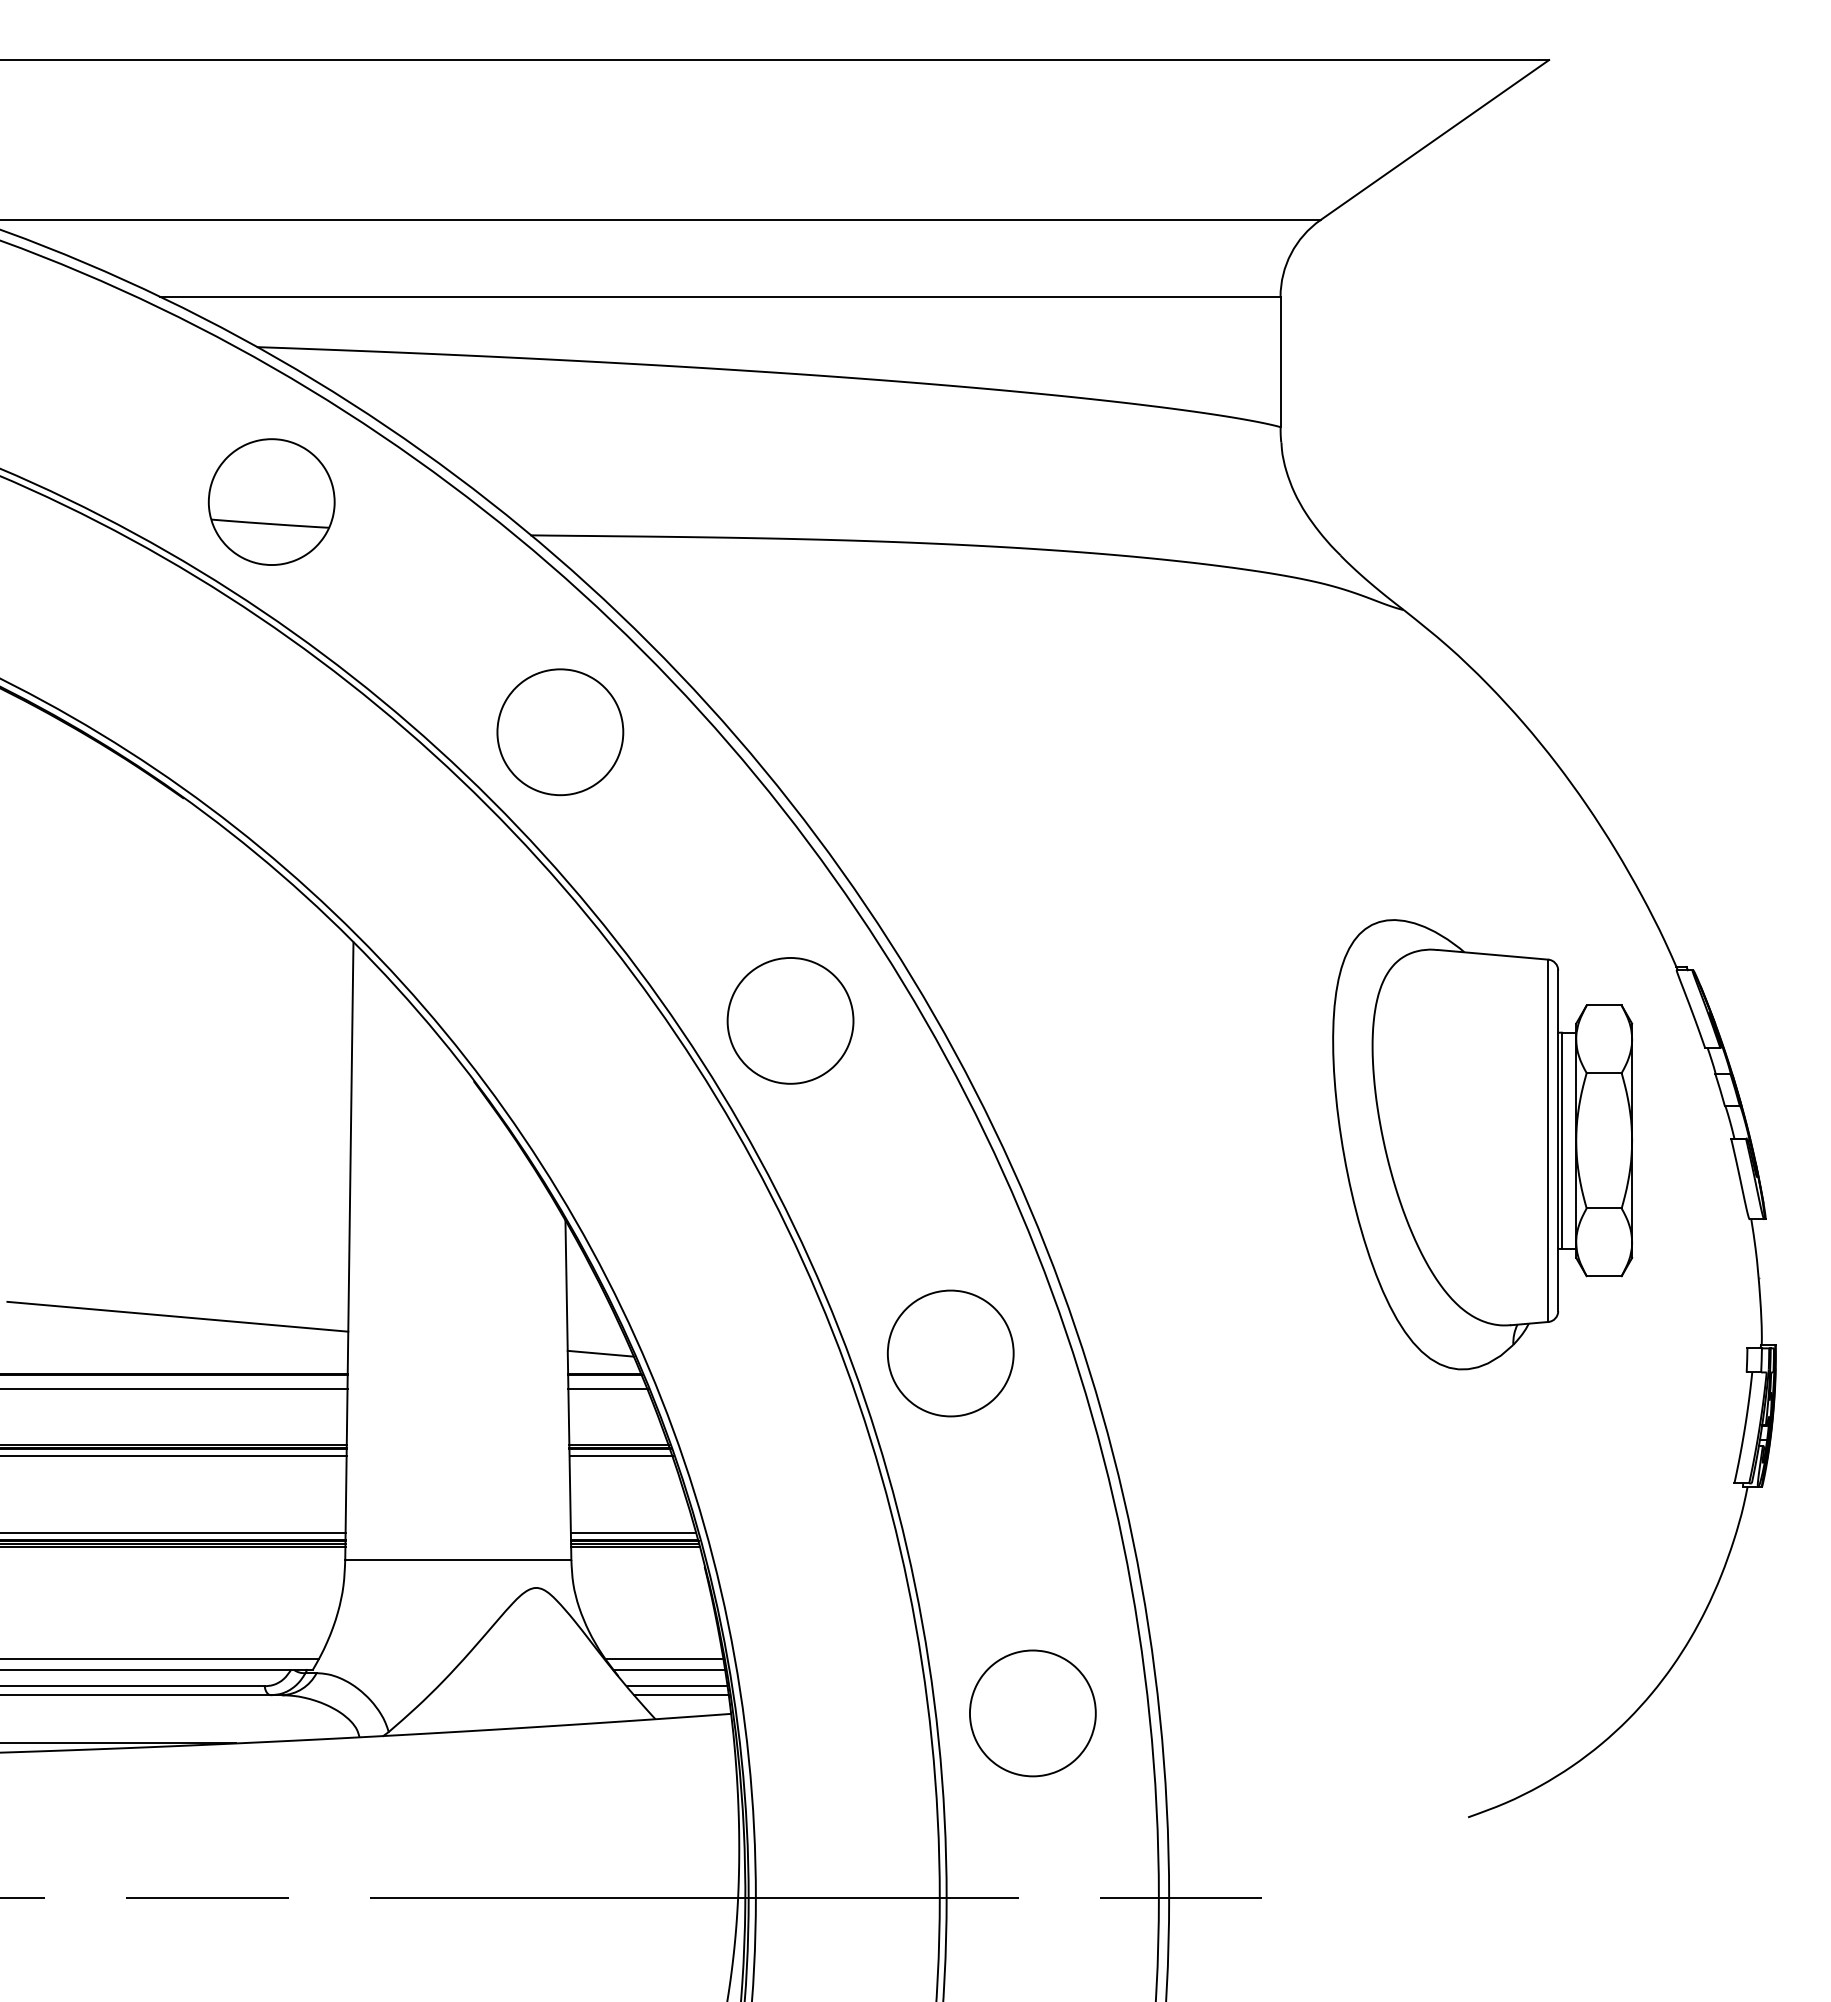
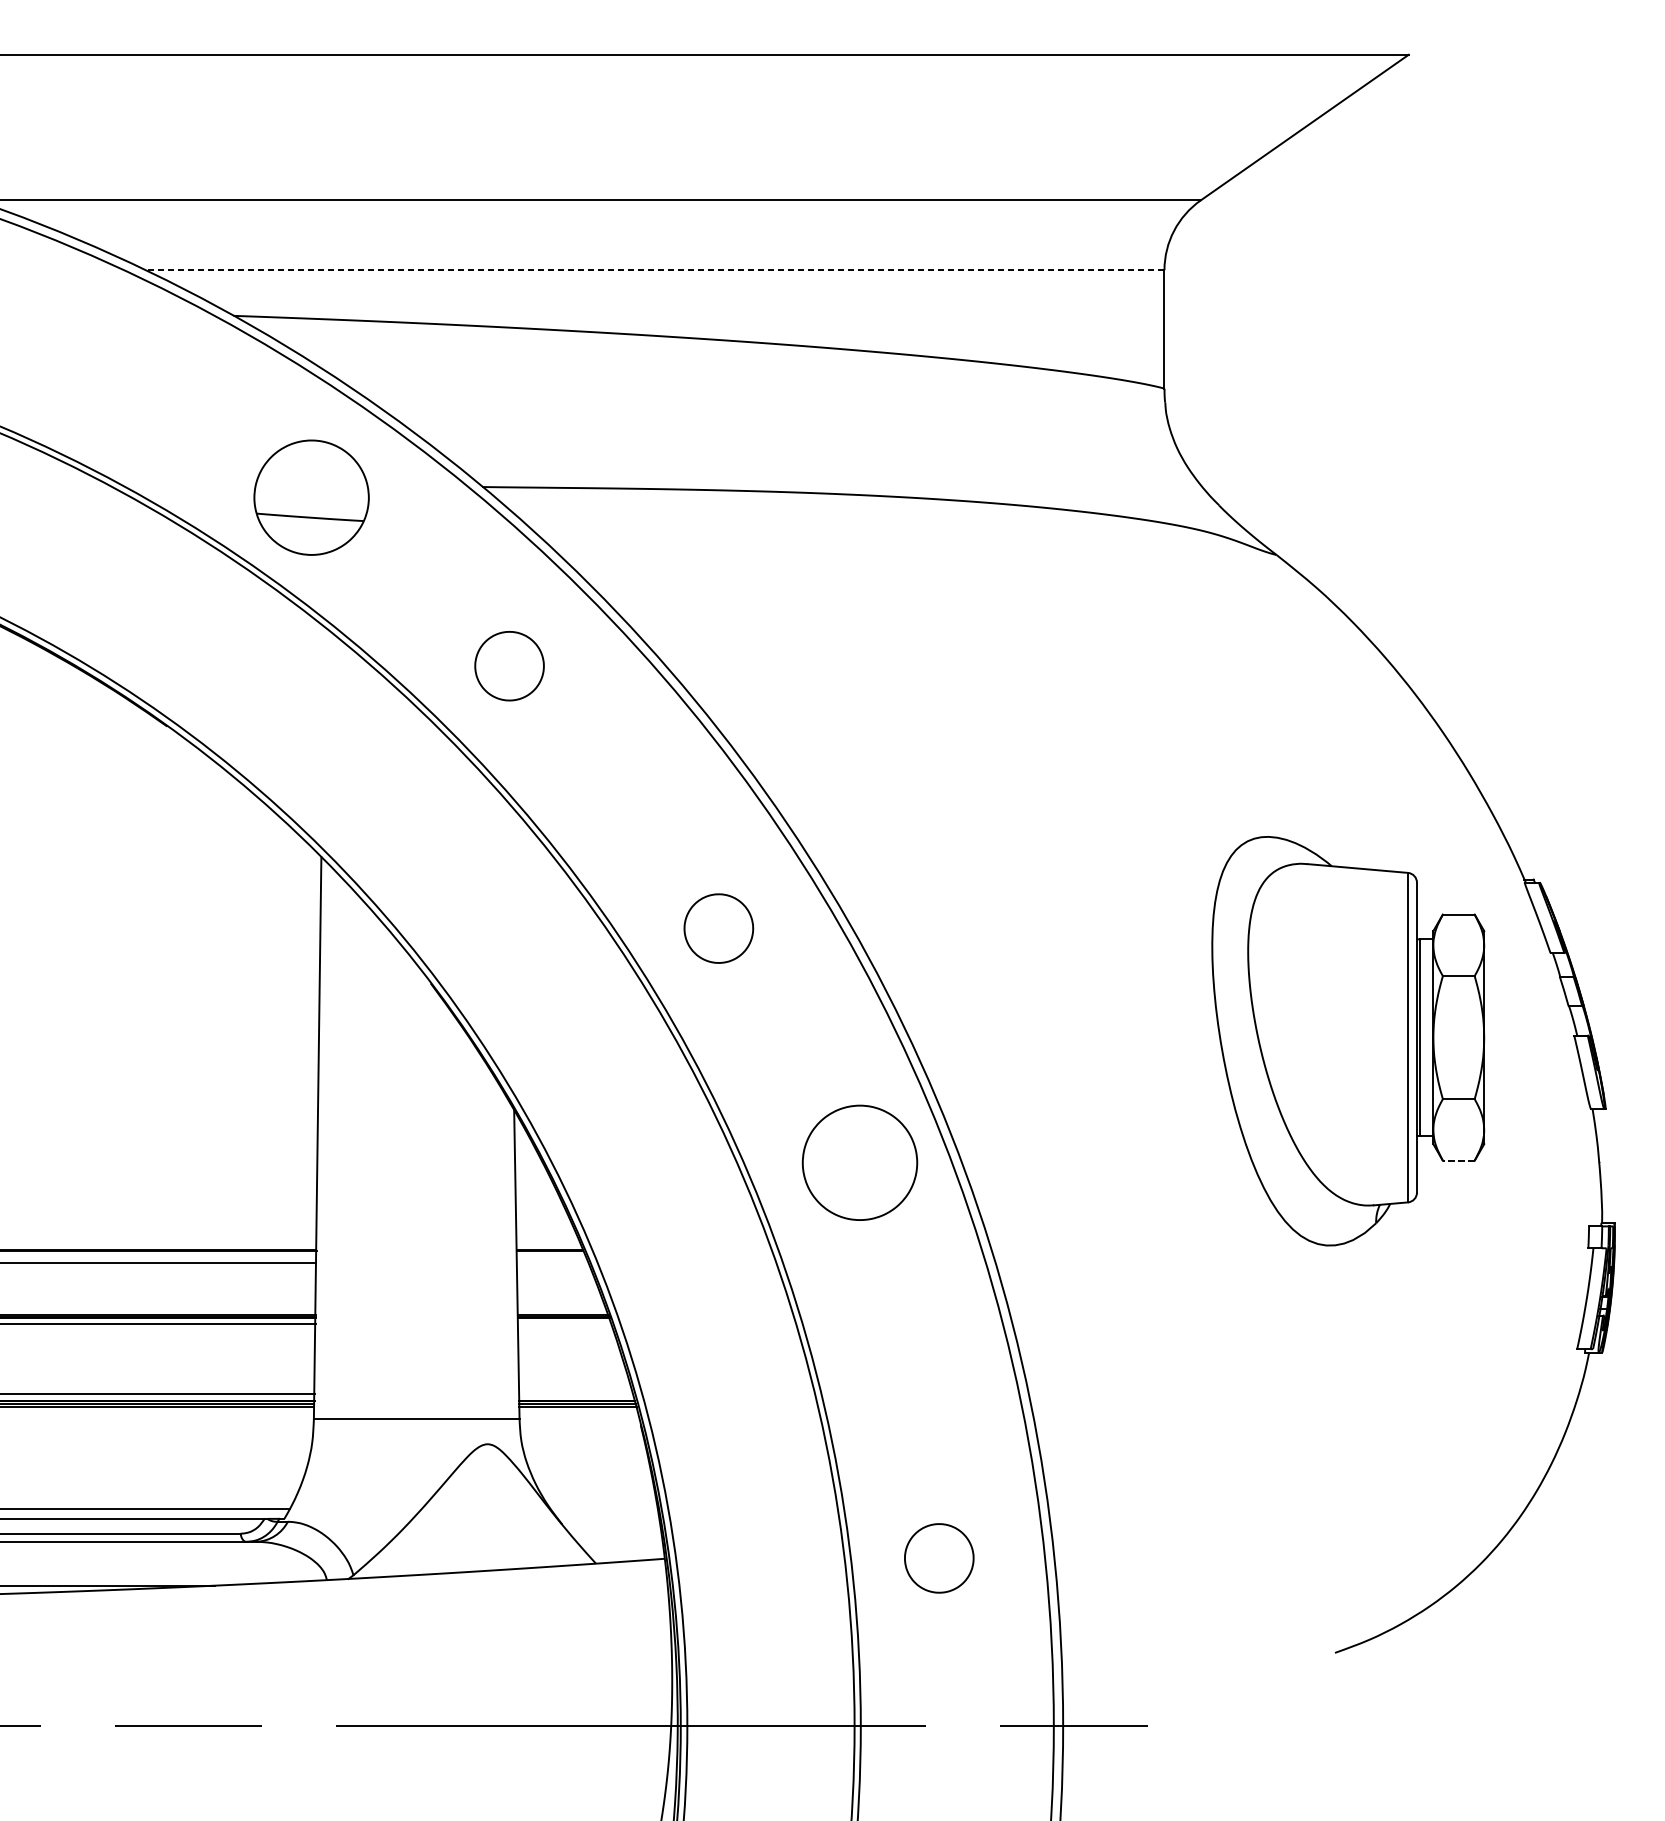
line: (720, 296) -> (655, 269), solid -> dashed
part: (271, 501) -> (311, 497), moved
part: (560, 732) -> (509, 666), size x0.6
part: (790, 1020) -> (718, 928), size x0.6
line: (1603, 1276) -> (1458, 1161), solid -> dashed
line: (177, 1316) -> (161, 1197), removed
line: (600, 1353) -> (546, 1231), removed
part: (950, 1353) -> (859, 1162), moved
line: (607, 1388) -> (552, 1262), removed
line: (621, 1455) -> (565, 1323), removed
line: (633, 1532) -> (576, 1393), removed
line: (664, 1659) -> (604, 1509), removed
line: (669, 1669) -> (608, 1518), removed
line: (677, 1686) -> (616, 1533), removed
line: (681, 1695) -> (619, 1542), removed
part: (1032, 1713) -> (938, 1558), size x0.6

